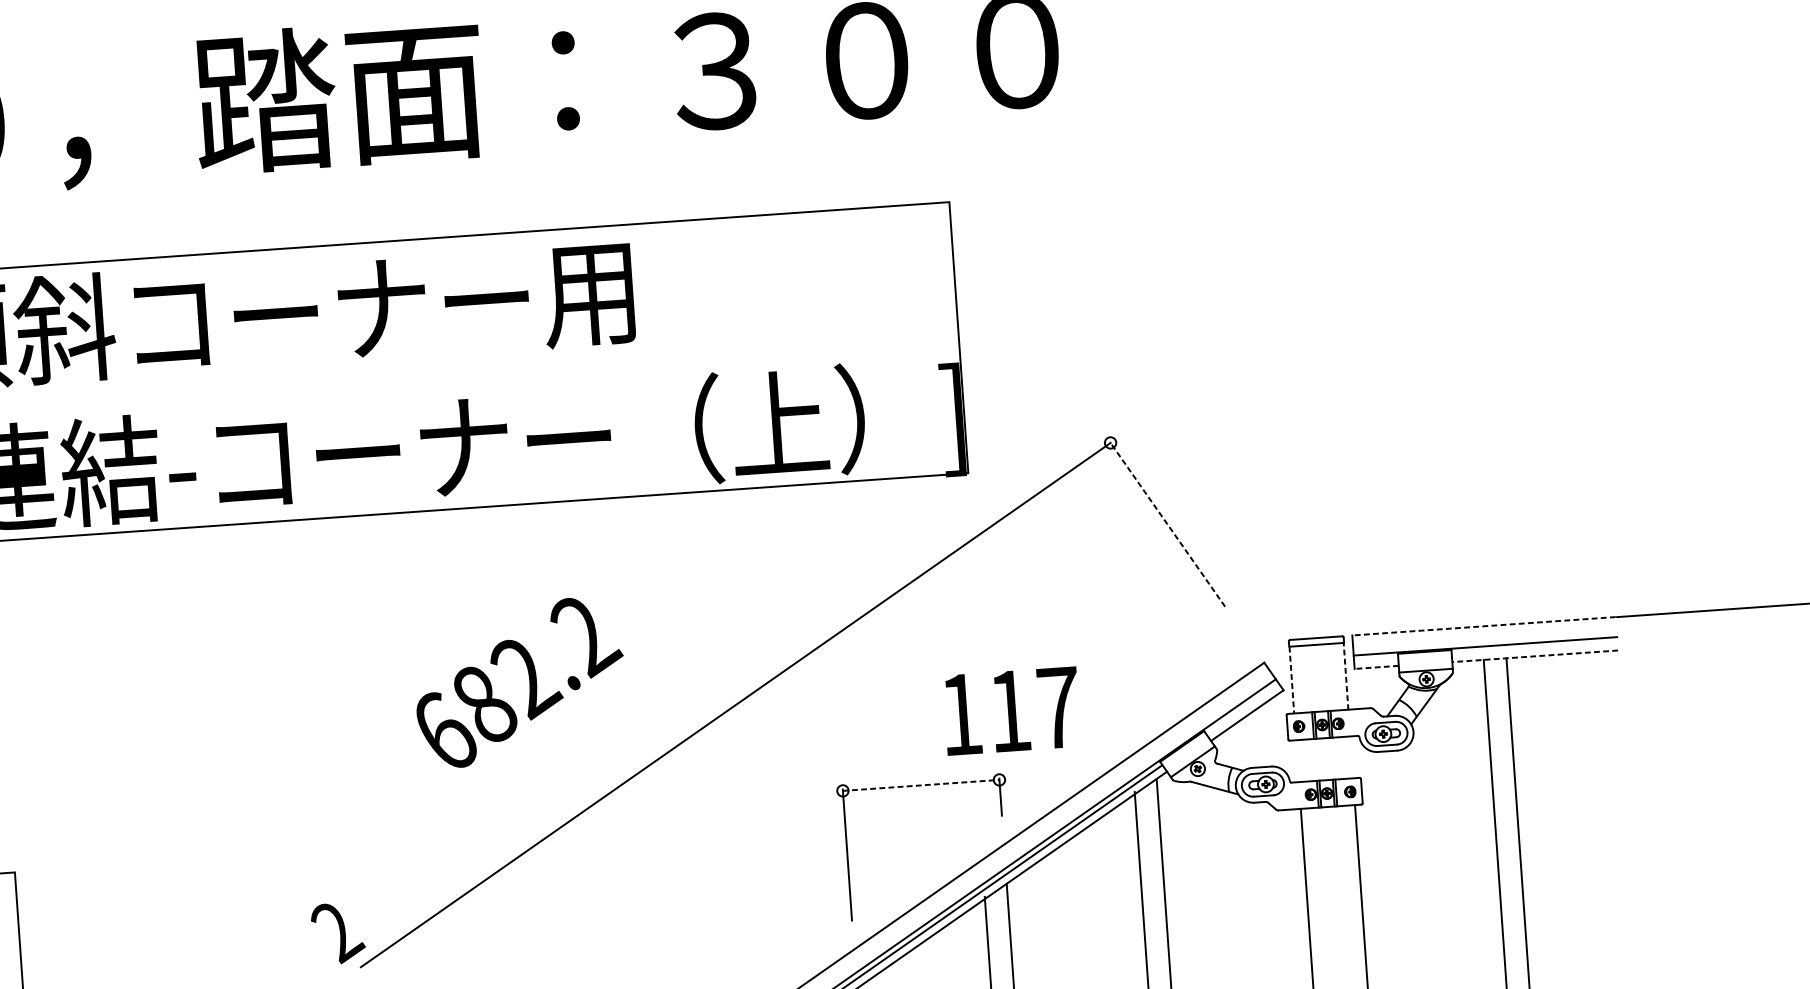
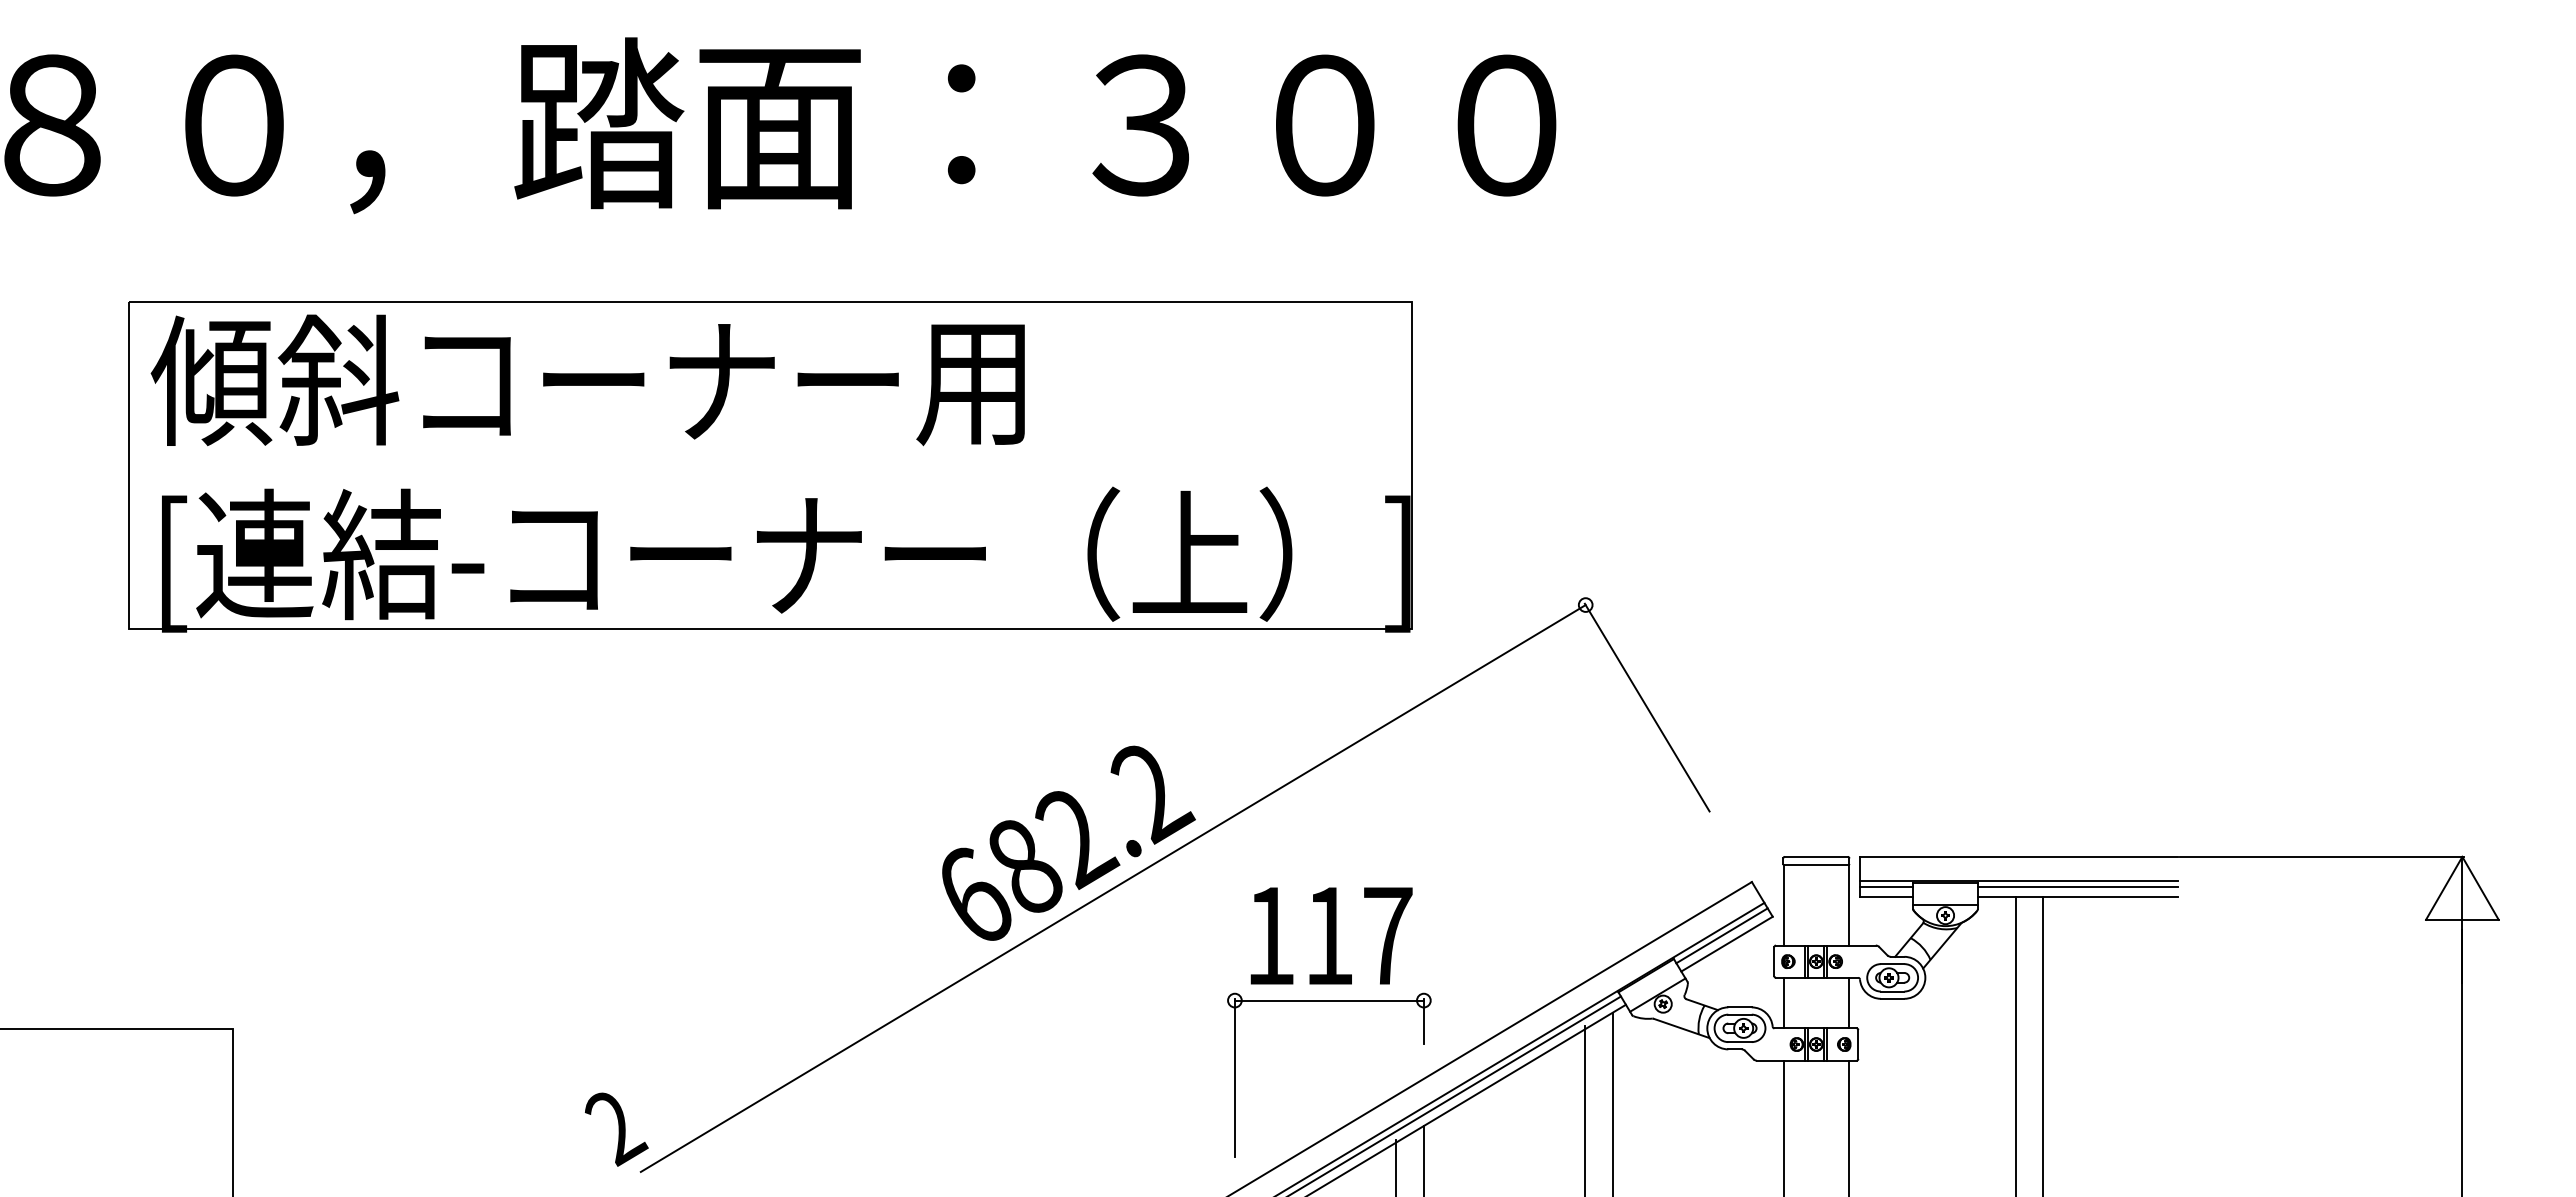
line: (1166, 524) -> (1646, 707), dashed -> solid
line: (1483, 626) -> (2018, 856), dashed -> solid
line: (1534, 648) -> (2077, 887), added
line: (1534, 656) -> (2077, 897), dashed -> solid
line: (1376, 659) -> (1886, 887), added
line: (1376, 667) -> (1886, 897), dashed -> solid
line: (1345, 676) -> (1848, 905), dashed -> solid
line: (1291, 680) -> (1783, 905), dashed -> solid
text: (519, 681) -> (1068, 842), moved
line: (1242, 708) -> (1721, 935), added
text: (1011, 710) -> (1331, 935), moved
line: (1351, 756) -> (1848, 1002), added
line: (1297, 760) -> (1783, 1002), added
line: (921, 785) -> (1329, 1000), dashed -> solid

